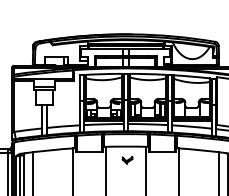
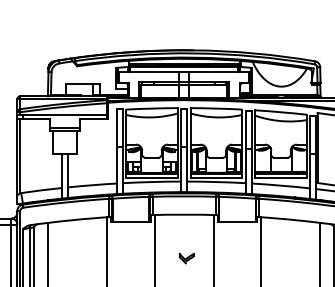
part: (127, 160) -> (186, 258), moved

